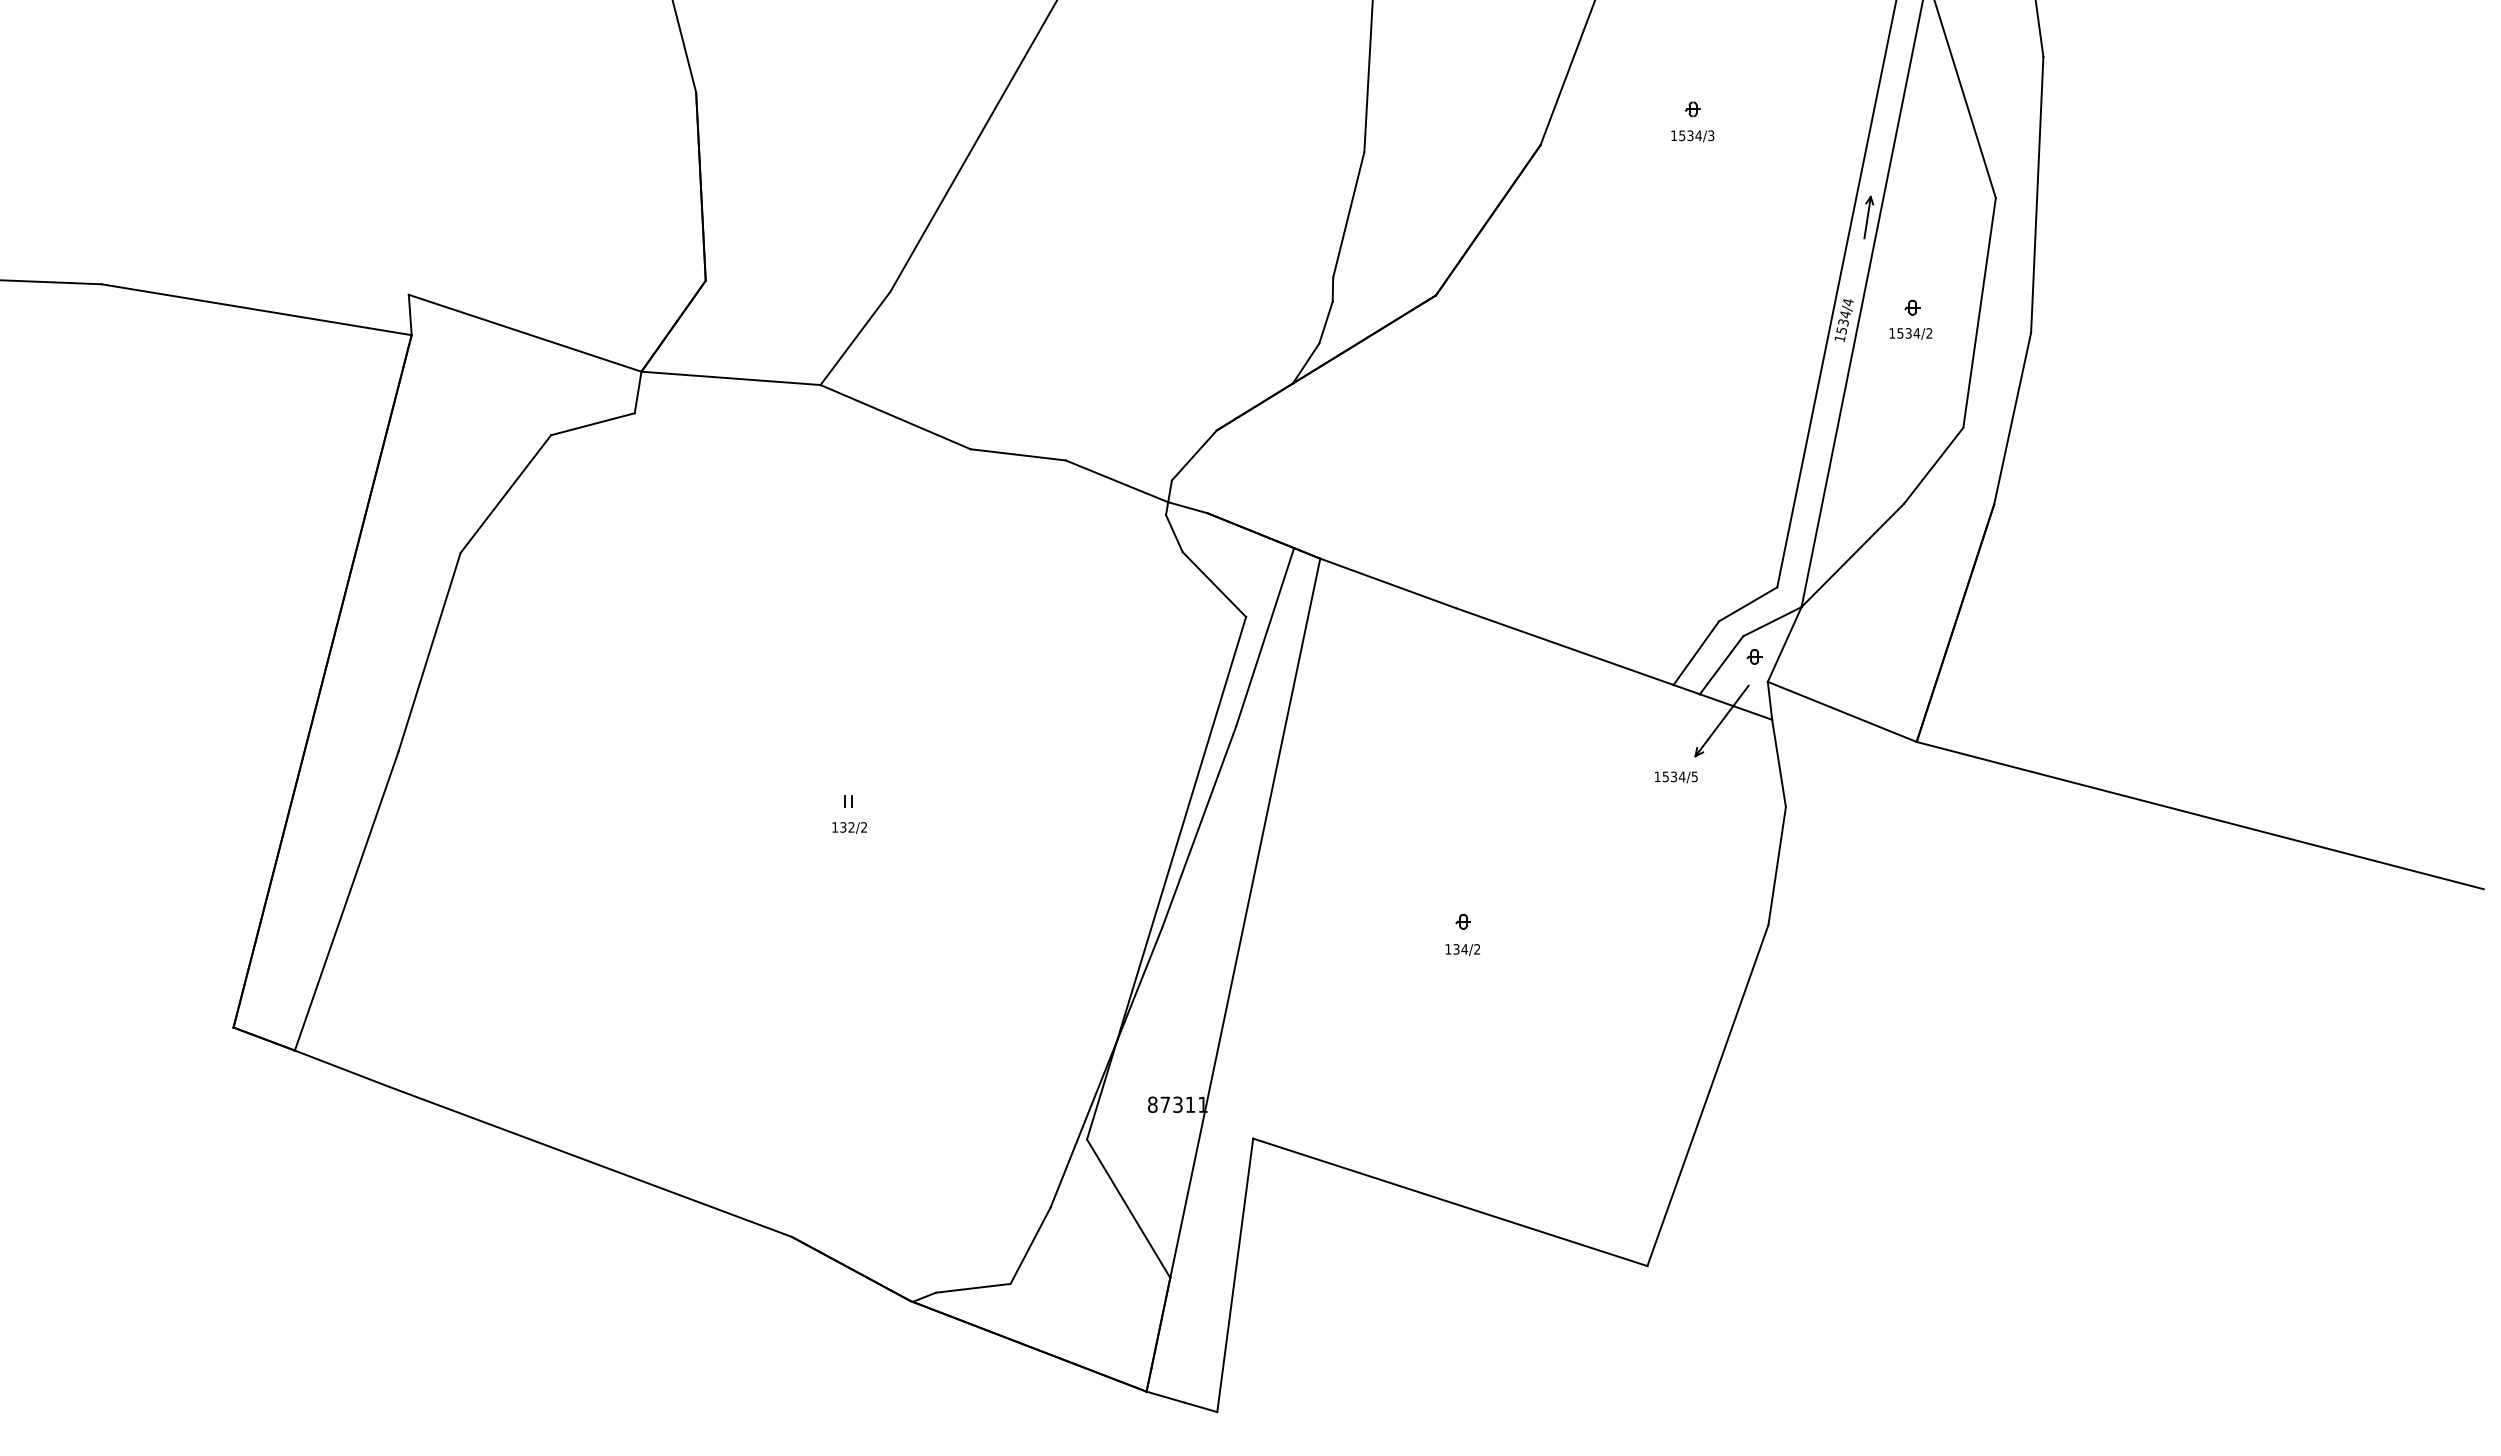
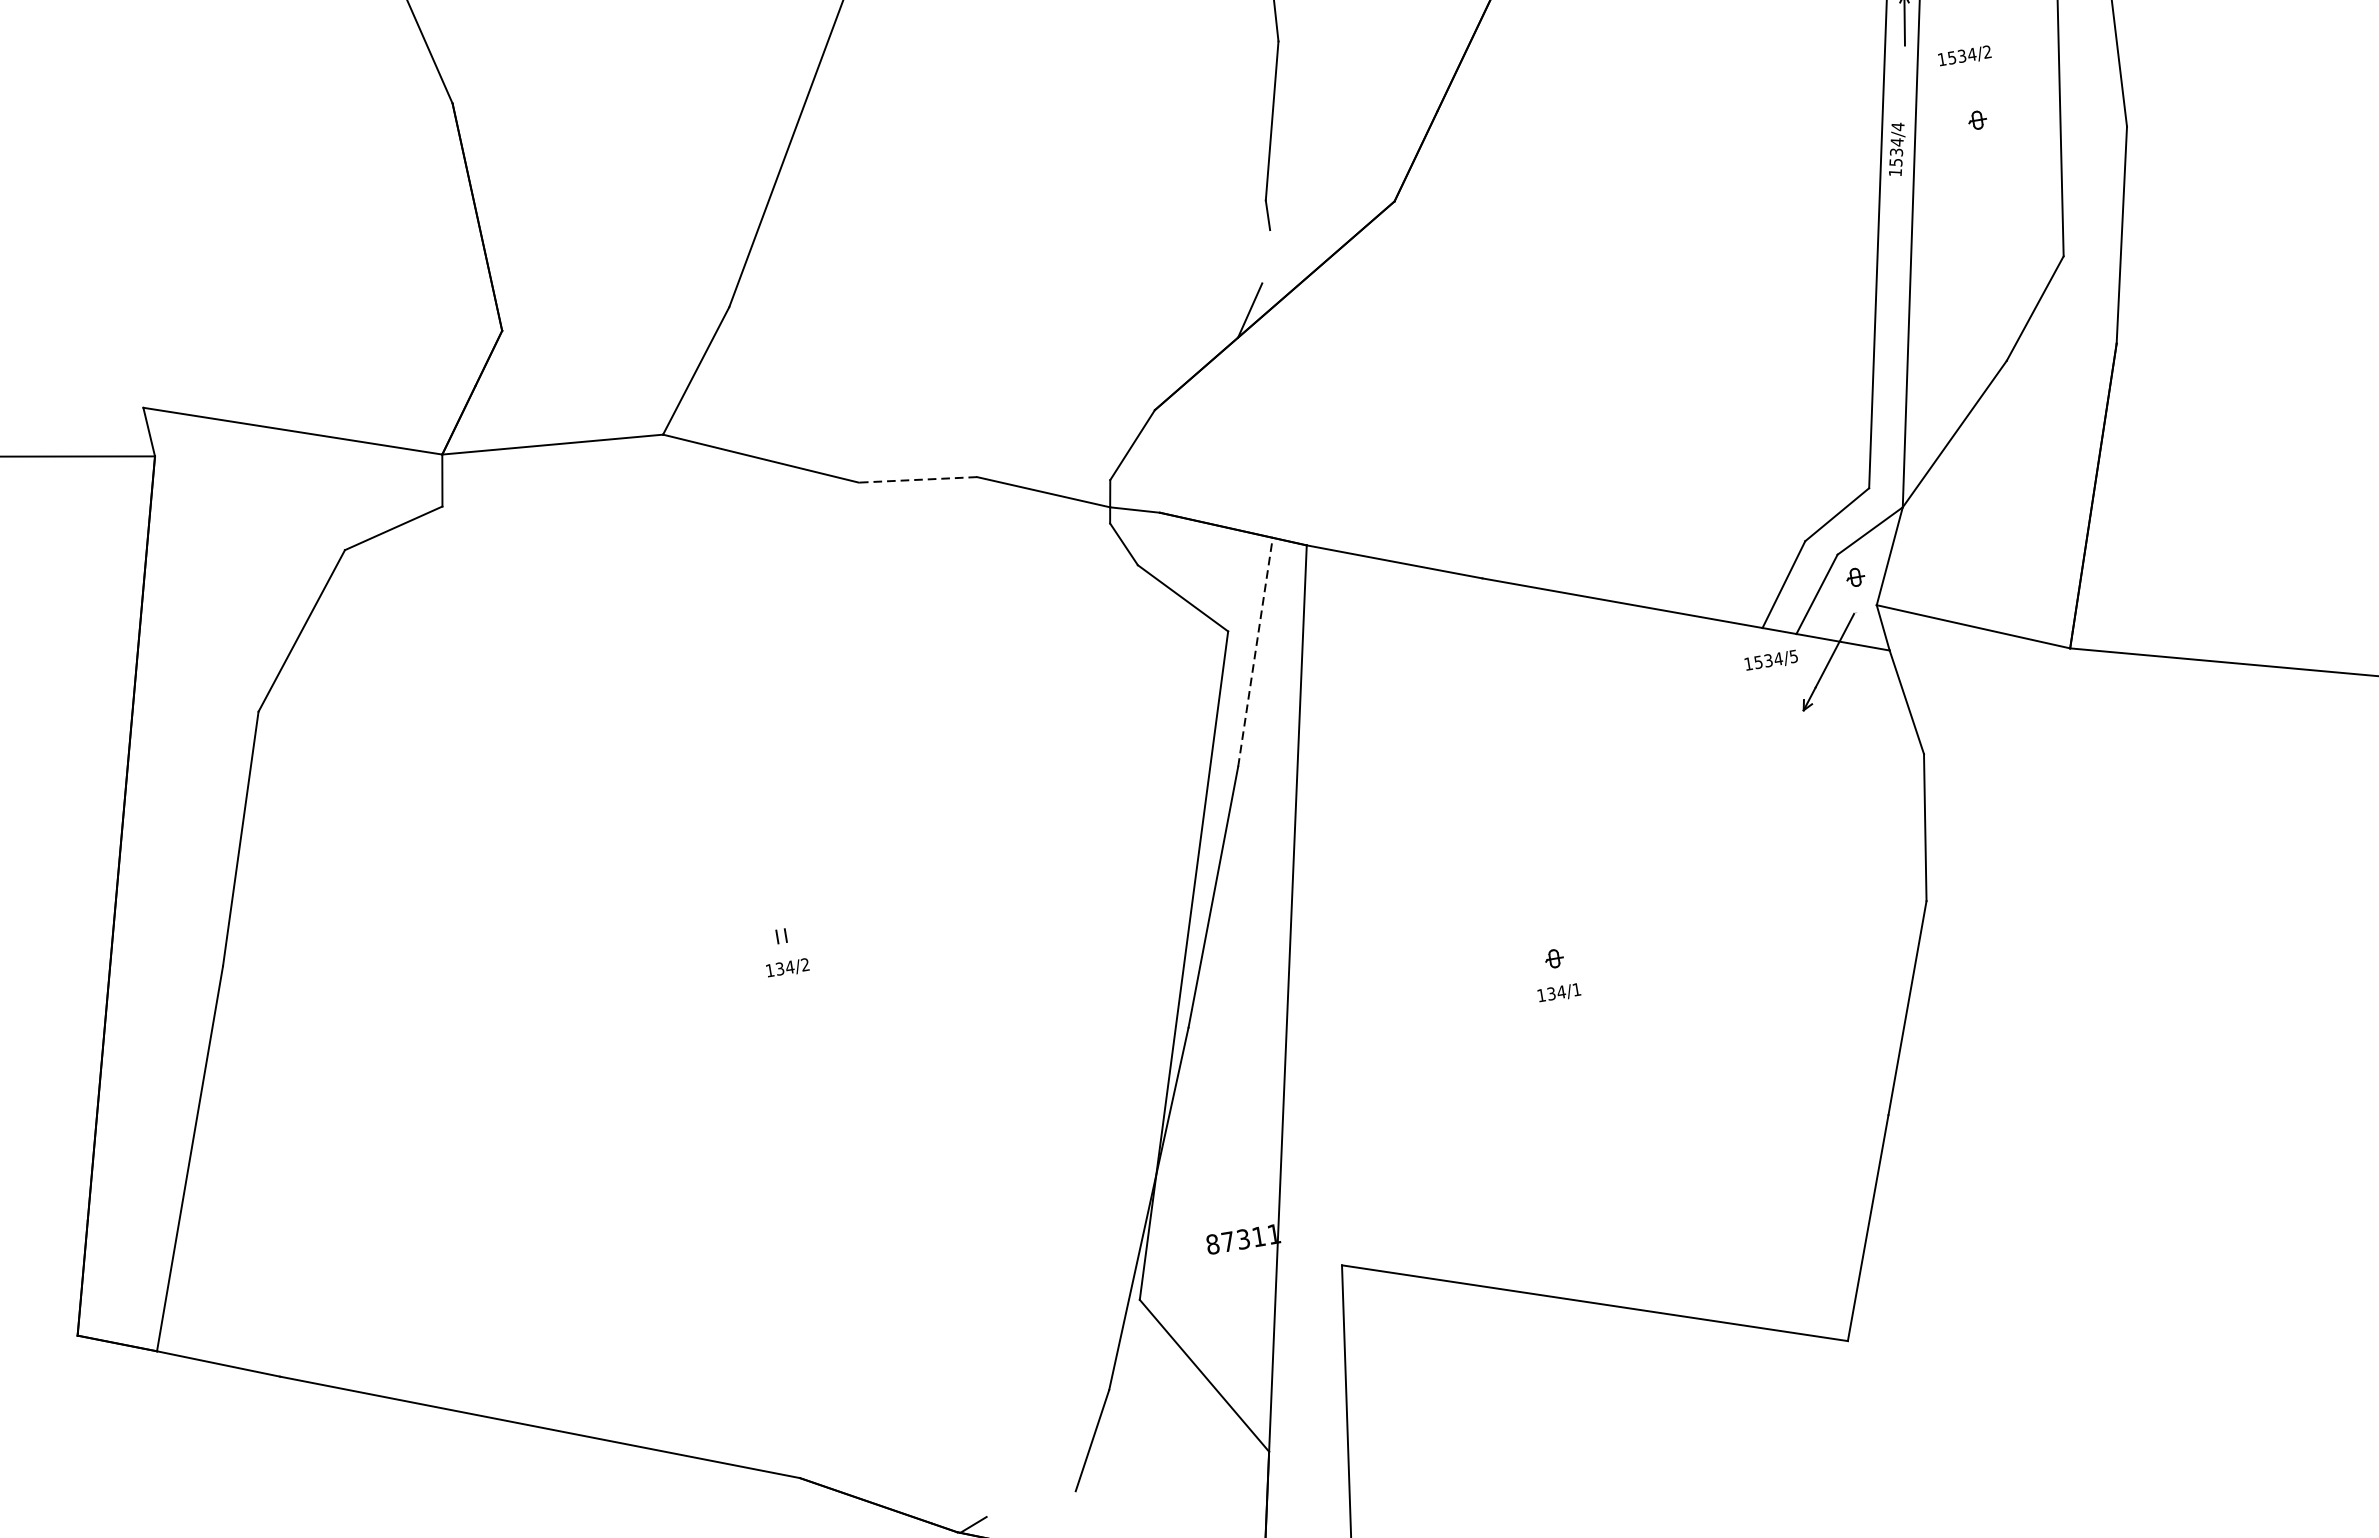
line: (1325, 322) -> (1265, 256), removed
text: (1910, 333) -> (1964, 55), moved
line: (1018, 454) -> (918, 479), solid -> dashed
line: (1265, 637) -> (1255, 652), solid -> dashed
text: (1676, 777) -> (1771, 660), moved
text: (851, 827) -> (789, 967), 132/2 -> 134/2
text: (1476, 949) -> (1575, 989), 134/2 -> 134/1
line: (972, 1287) -> (1030, 1503), removed

